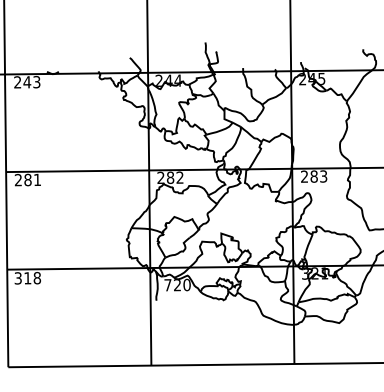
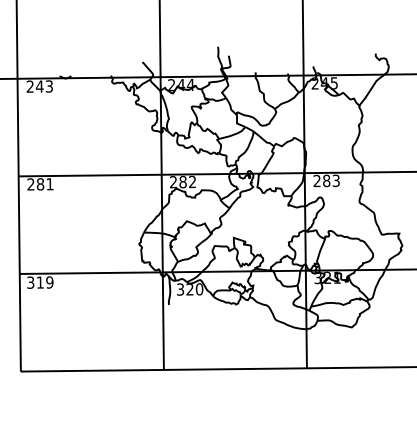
text: (36, 278) -> (49, 282), 318 -> 319
text: (167, 285) -> (180, 289), 720 -> 320

